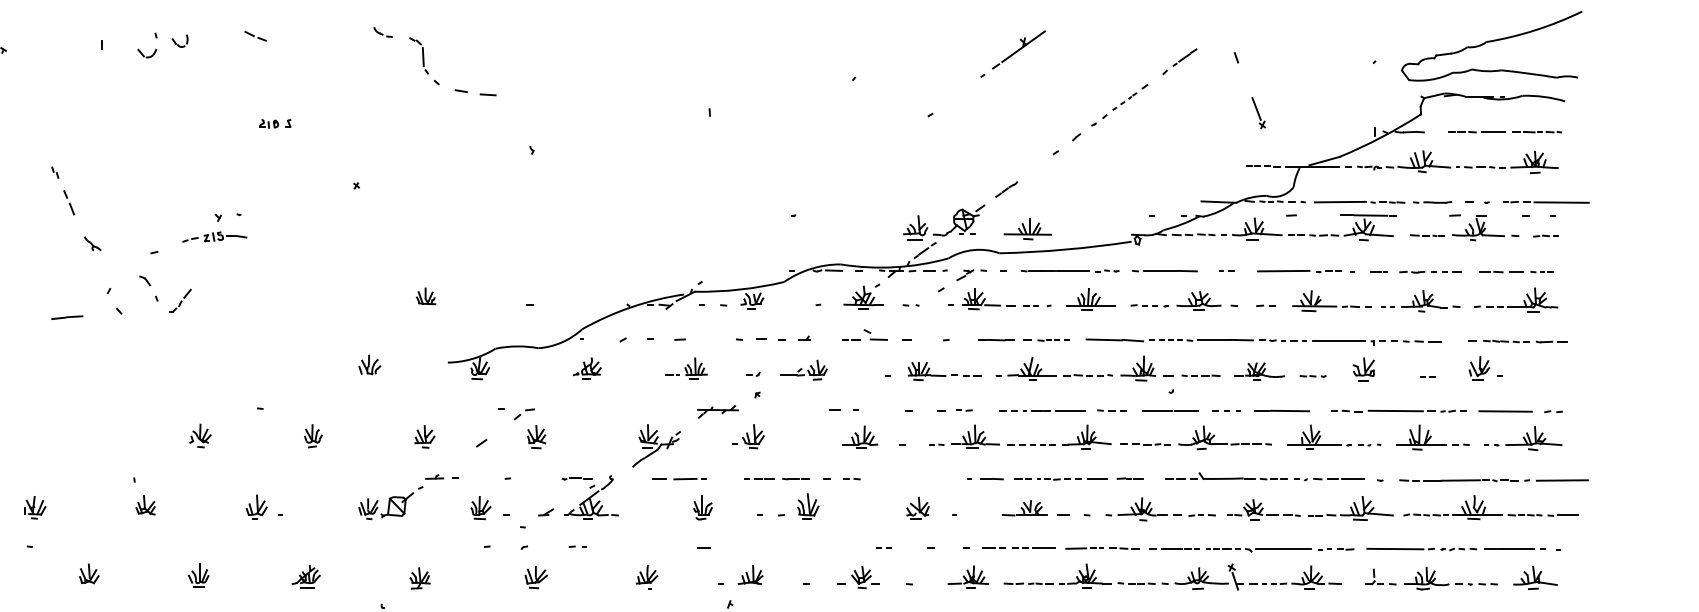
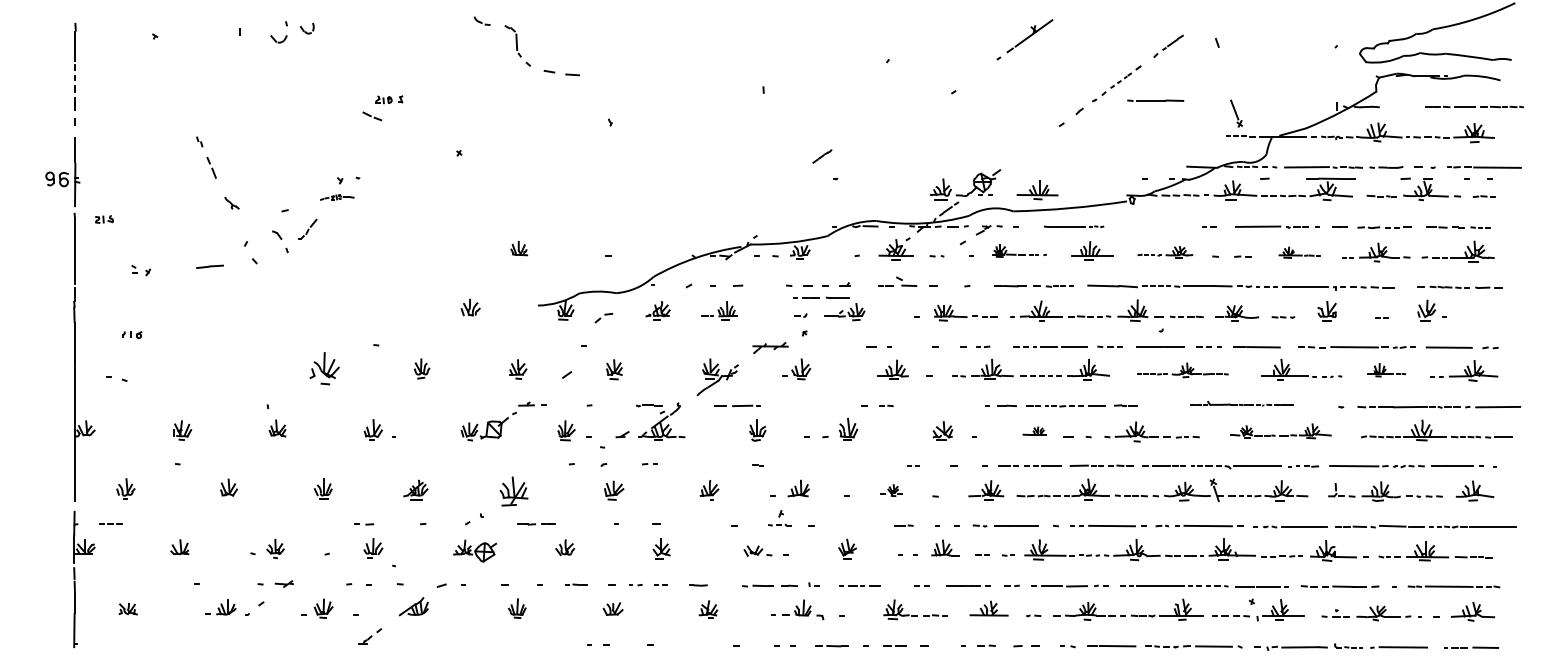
line: (254, 36) -> (371, 116), moved
part: (1258, 112) -> (1236, 113), moved
part: (1504, 131) -> (1474, 106), moved
line: (1006, 189) -> (822, 156), moved
part: (215, 237) -> (337, 197), size x0.6
part: (1069, 270) -> (1073, 226), size x0.7
line: (1164, 270) -> (1155, 100), moved
part: (1006, 298) -> (1019, 250), size x0.7
part: (180, 299) -> (307, 228), moved
part: (1176, 299) -> (1165, 251), size x0.7
part: (1331, 301) -> (1299, 252), size x0.6
part: (686, 368) -> (719, 310), moved
part: (523, 413) -> (603, 317), moved
part: (200, 435) -> (324, 368), size x1.6
part: (1196, 437) -> (1182, 370), size x0.7
part: (1432, 437) -> (1386, 370), size x0.6
part: (1264, 476) -> (1241, 403), size x0.6
part: (776, 478) -> (821, 297), moved
part: (1024, 508) -> (1034, 431), size x0.6
part: (1309, 508) -> (1280, 431), size x0.7
part: (858, 577) -> (891, 490), size x0.6
part: (419, 578) -> (513, 491), size x1.6

